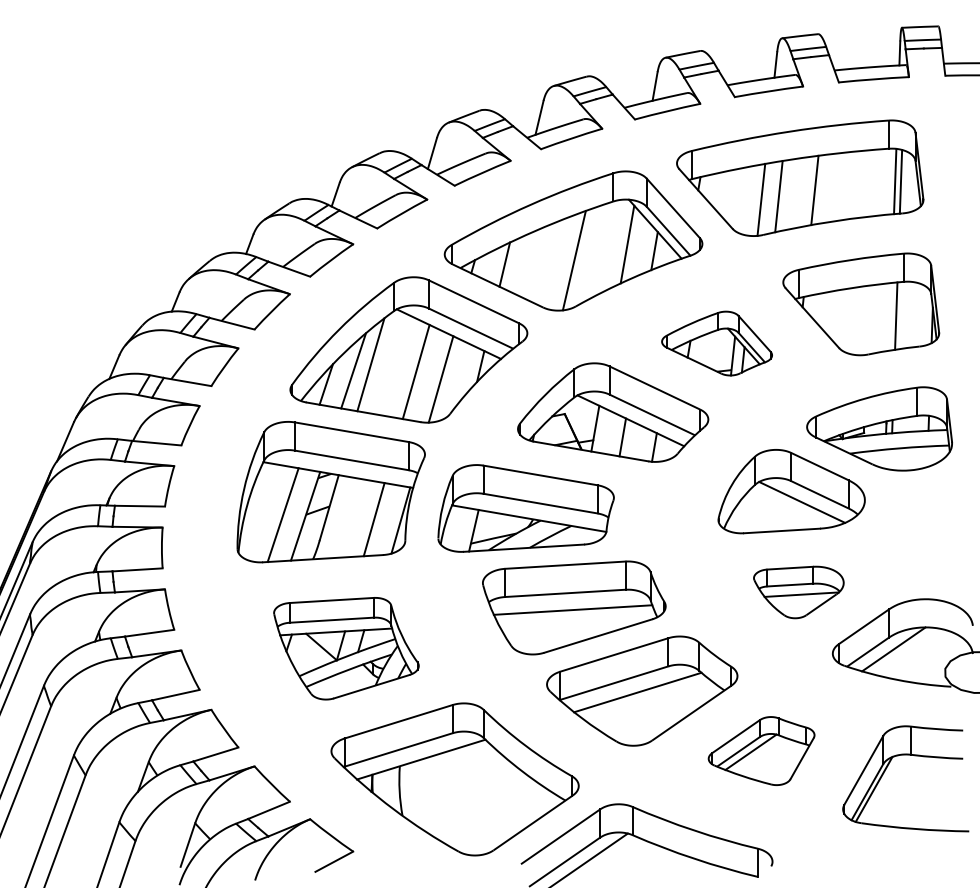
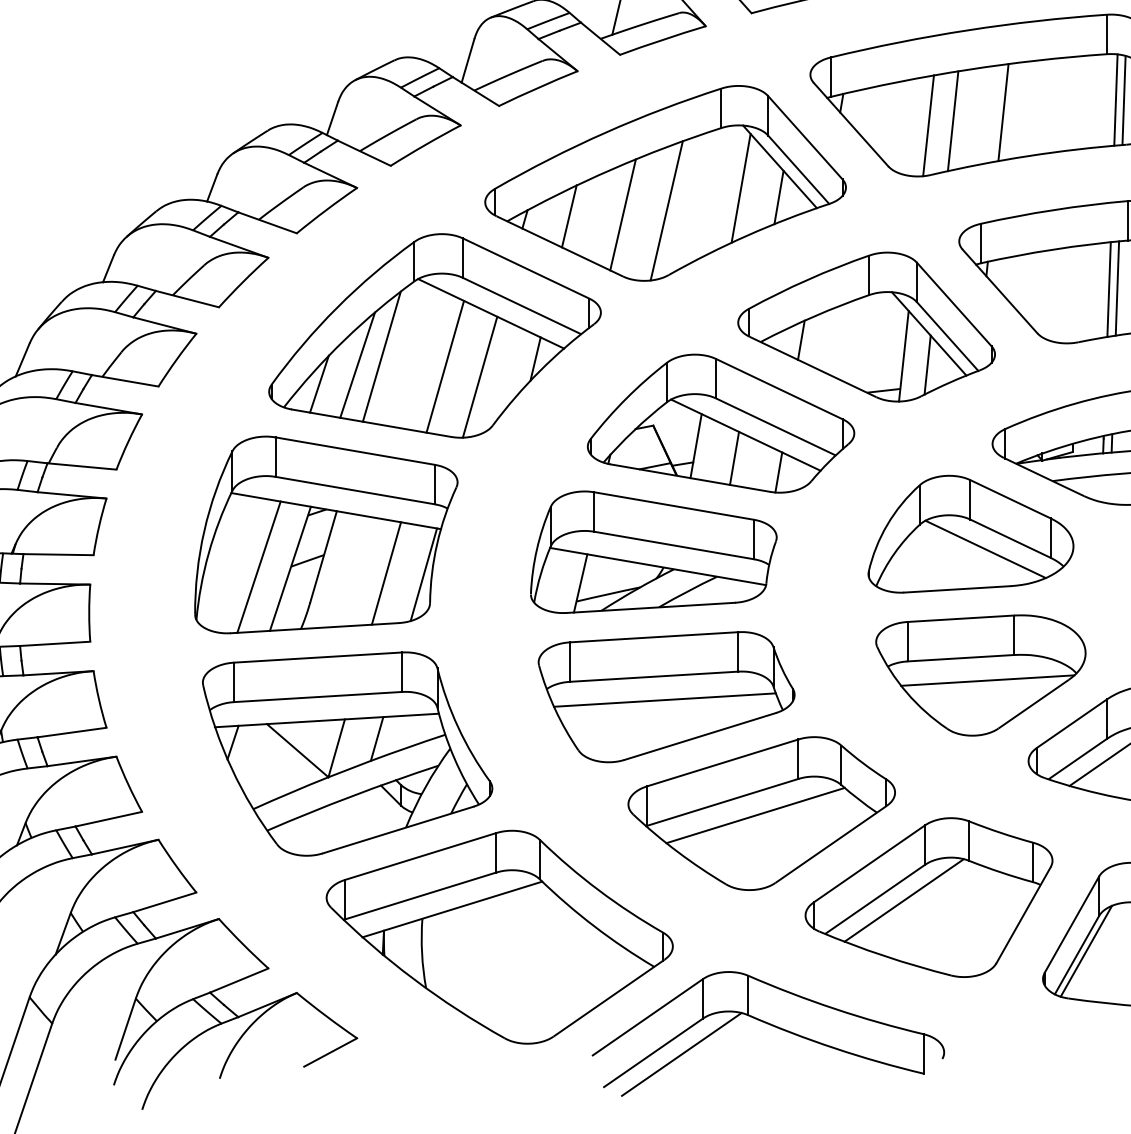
line: (543, 263) -> (623, 214), added
line: (890, 316) -> (1109, 289), added
part: (716, 343) -> (865, 326), size x1.67
part: (525, 508) -> (652, 552), moved
part: (798, 592) -> (980, 675), size x1.67
part: (346, 648) -> (347, 753), size x1.43
part: (761, 750) -> (928, 896), size x1.67

